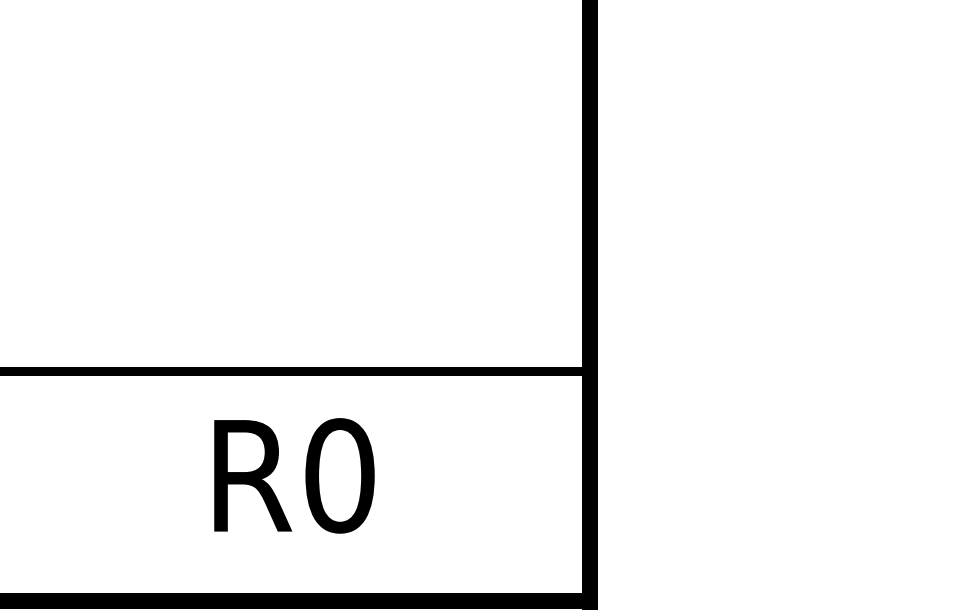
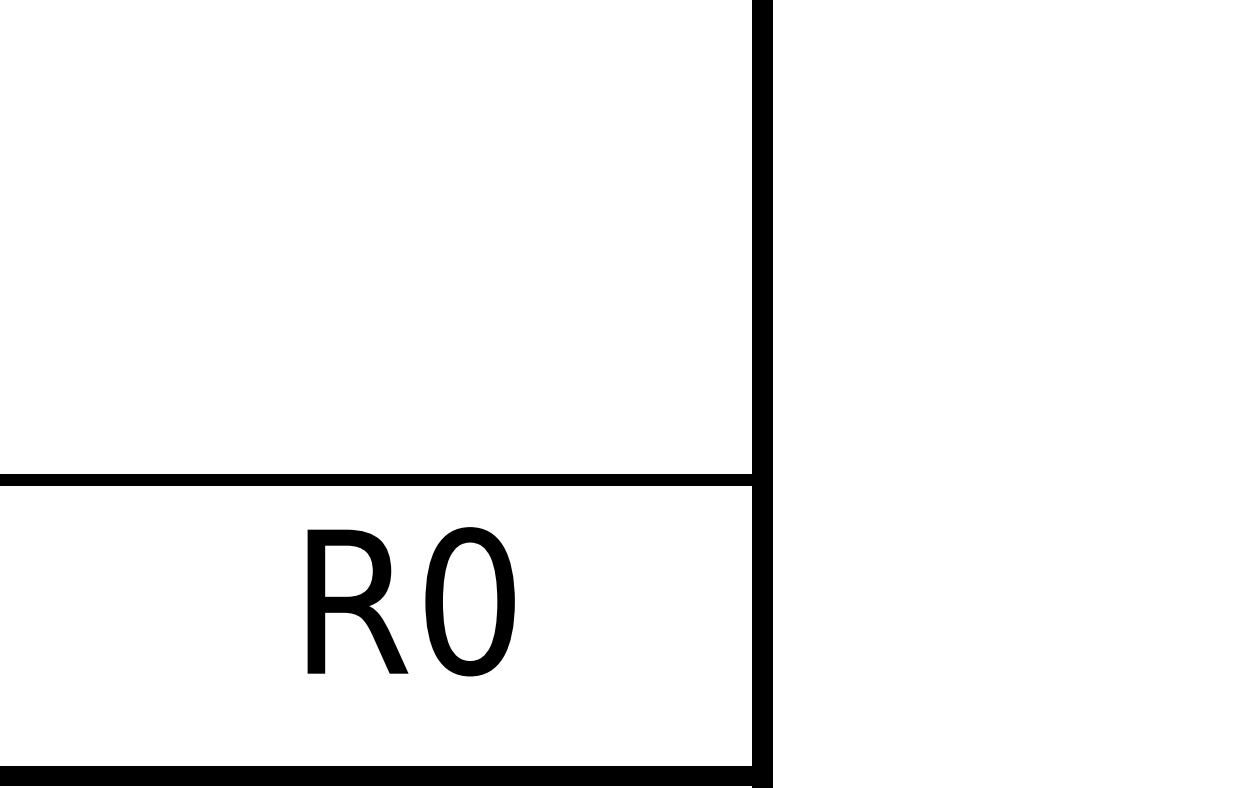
text: (294, 475) -> (411, 601), moved

